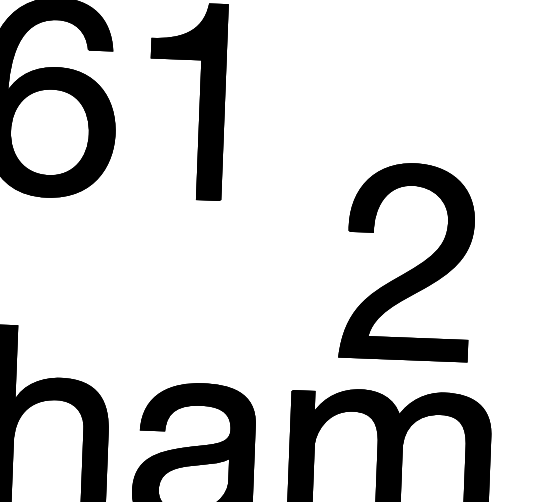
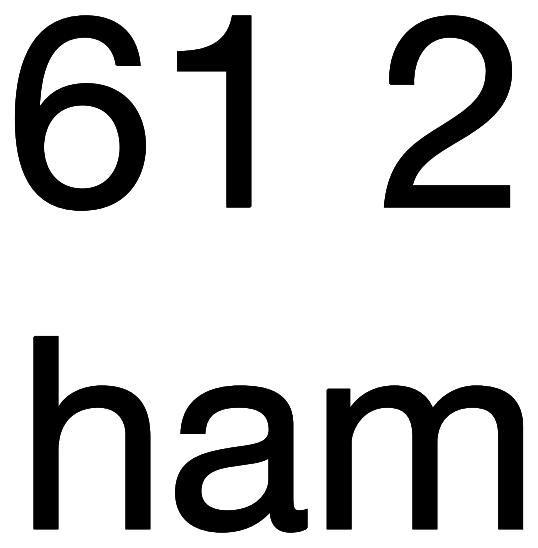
part: (413, 268) -> (453, 117), moved

